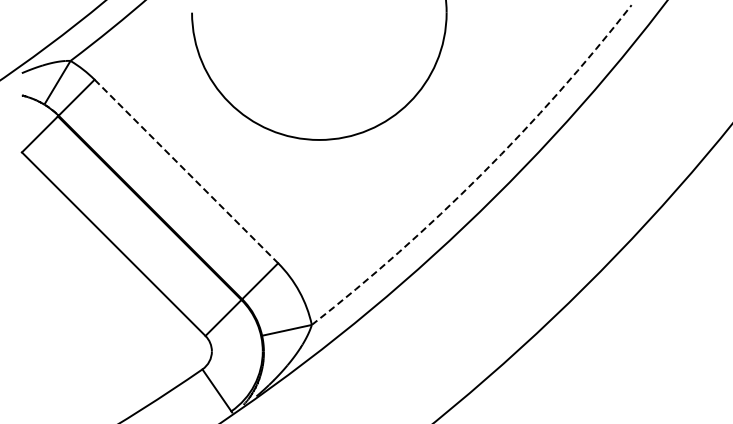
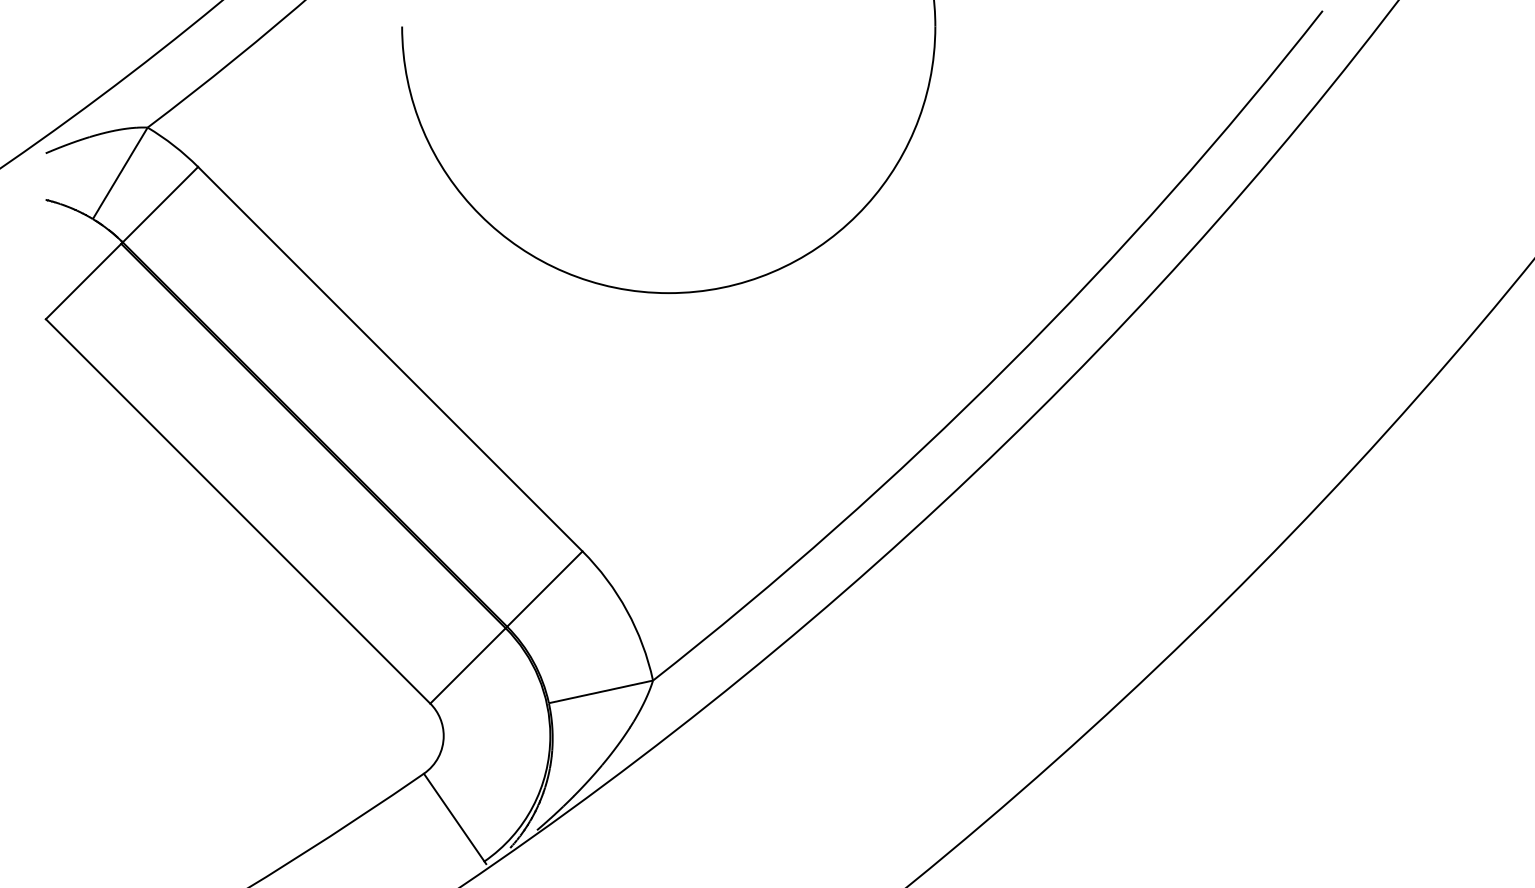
line: (186, 171) -> (390, 359), dashed -> solid
arc: (481, 174) -> (1008, 365), dashed -> solid

